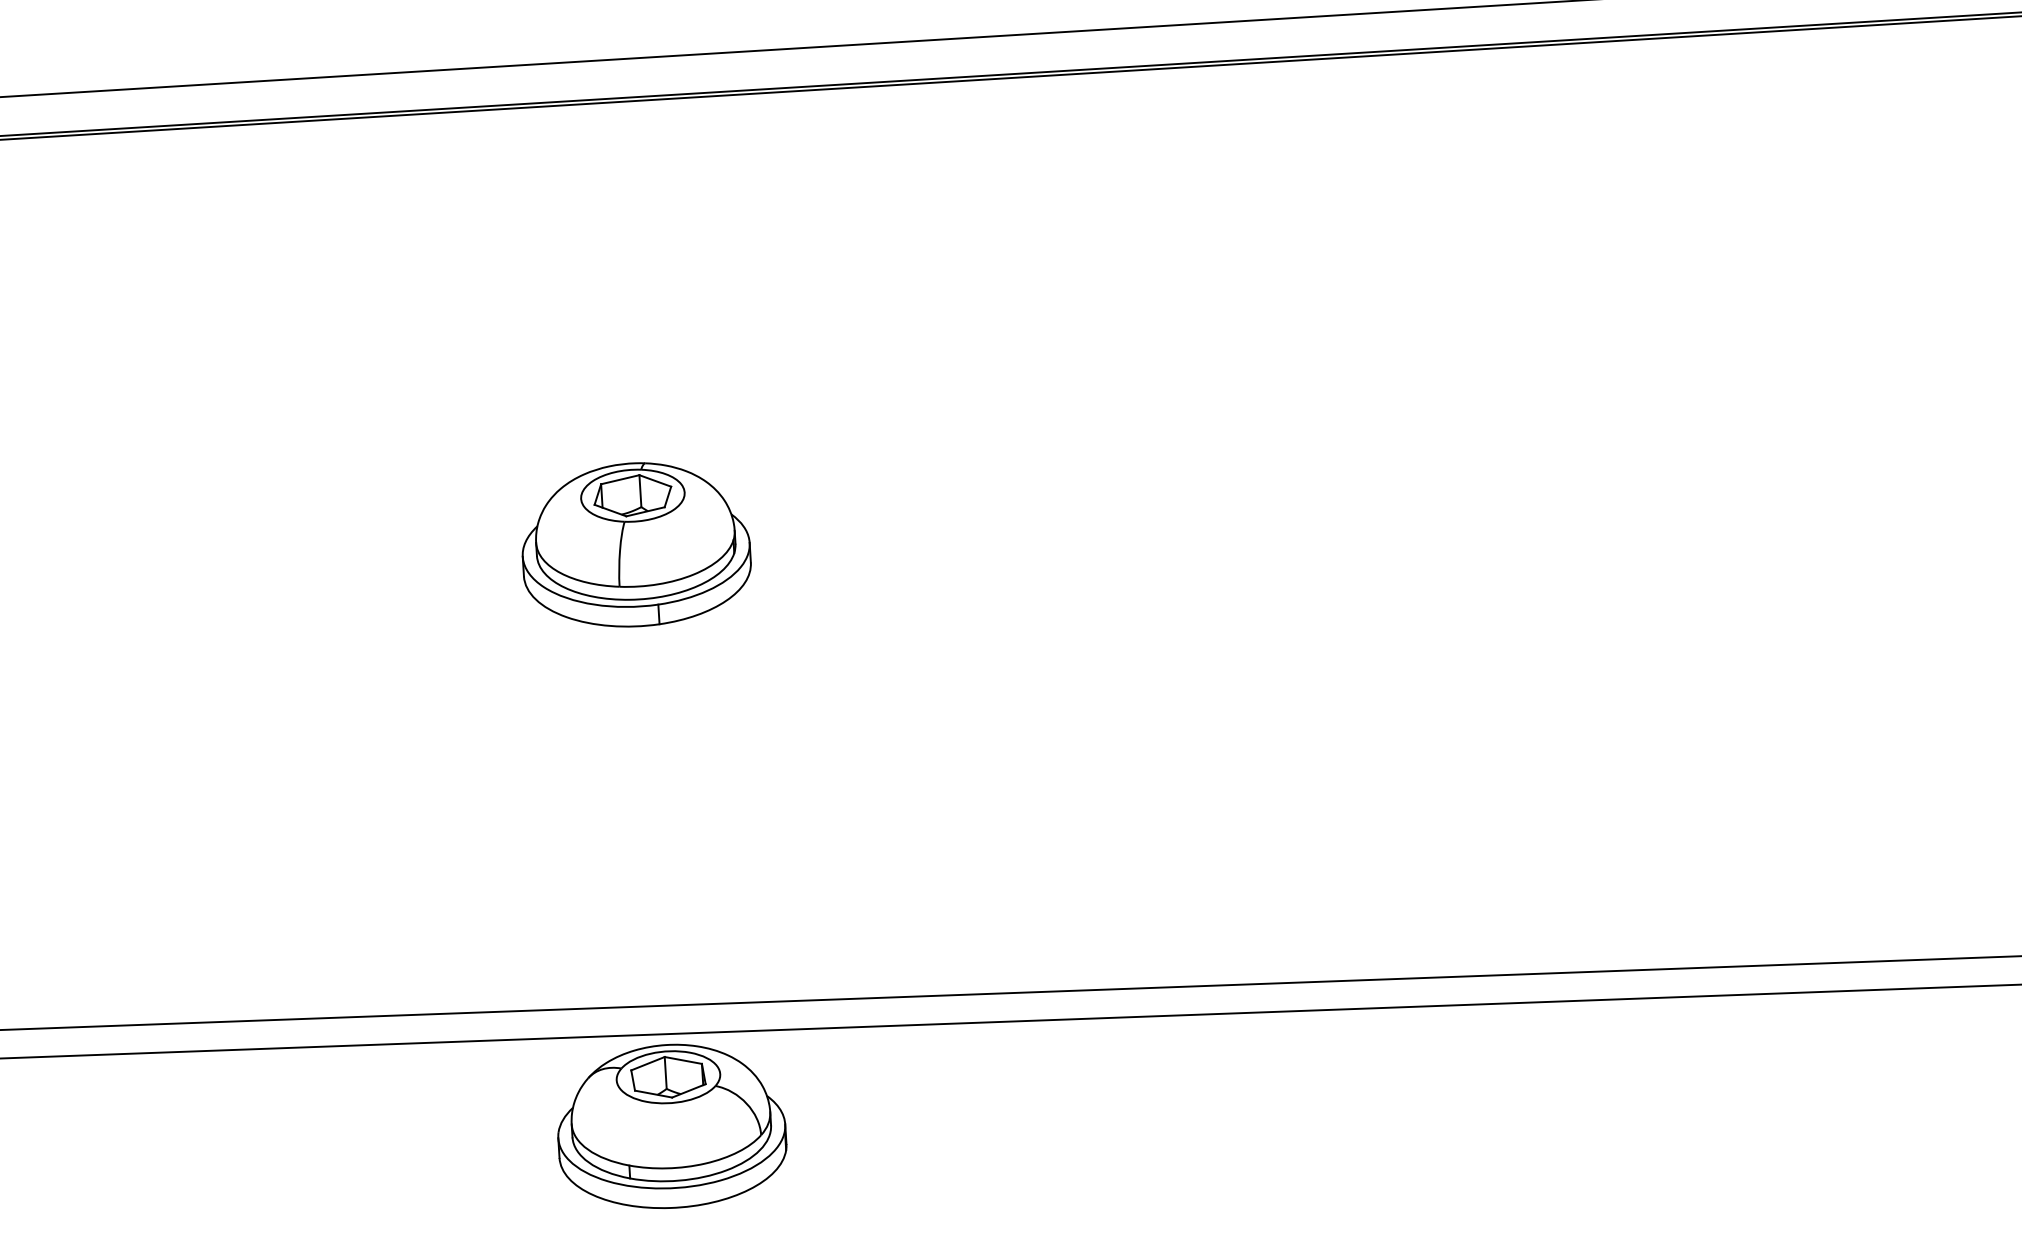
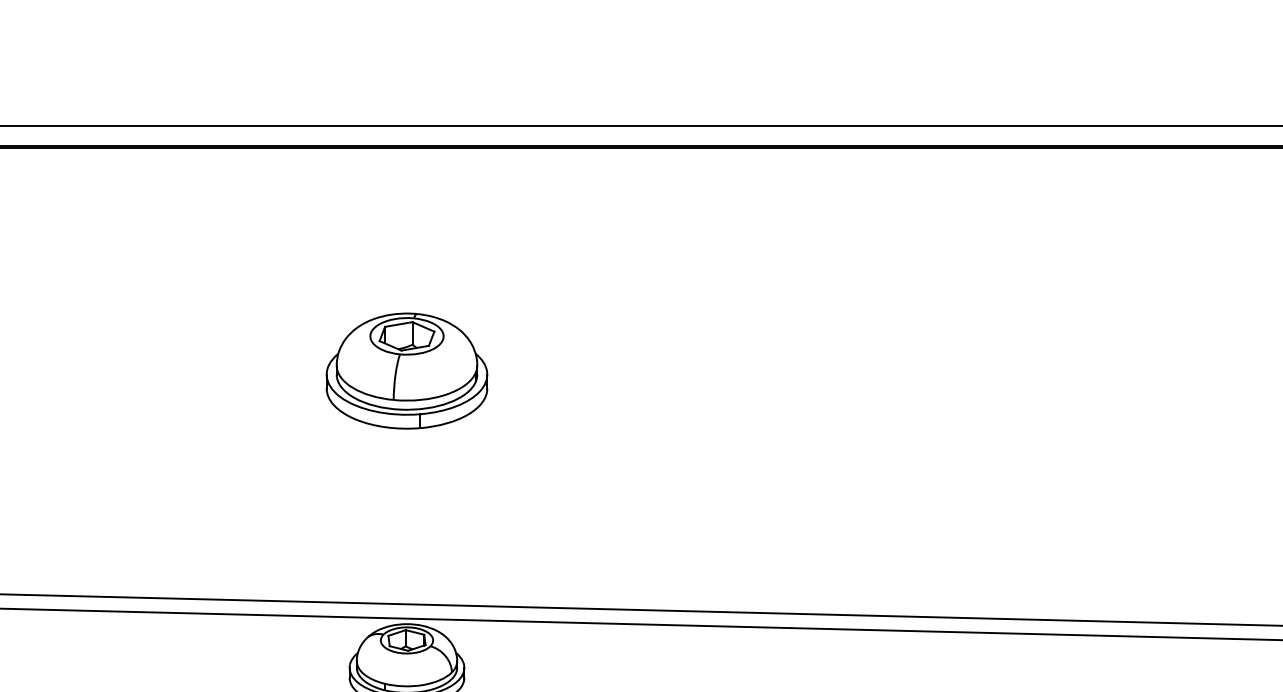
part: (634, 545) -> (406, 371), size x1.4

